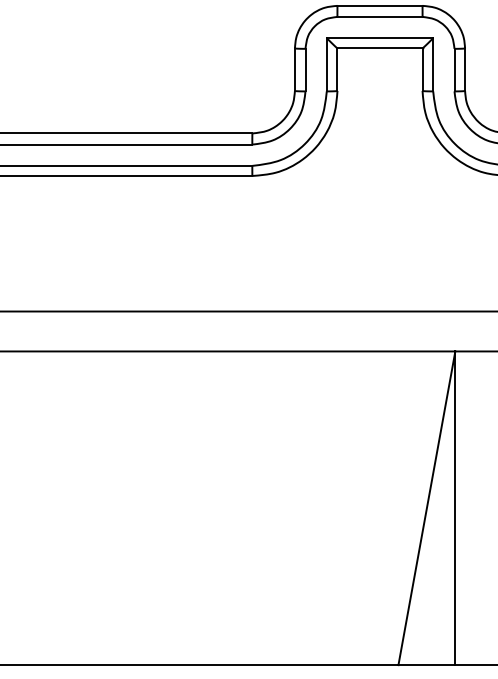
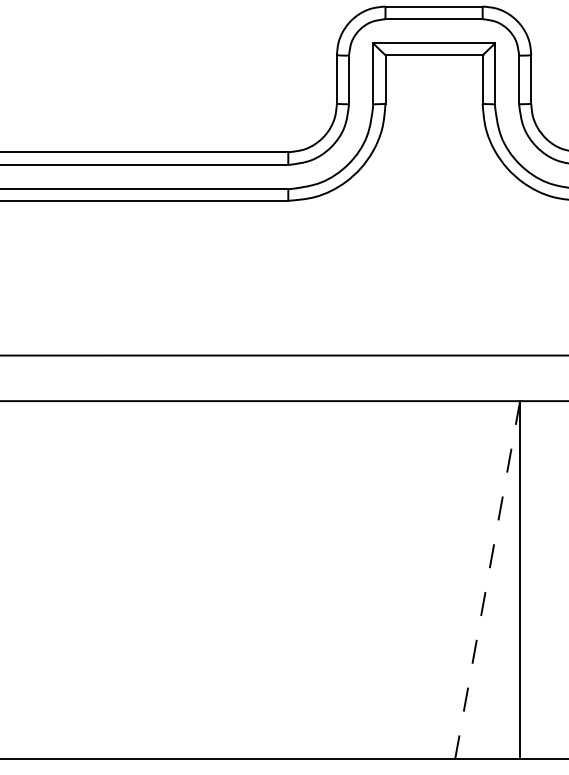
line: (426, 507) -> (487, 579), solid -> dashed

